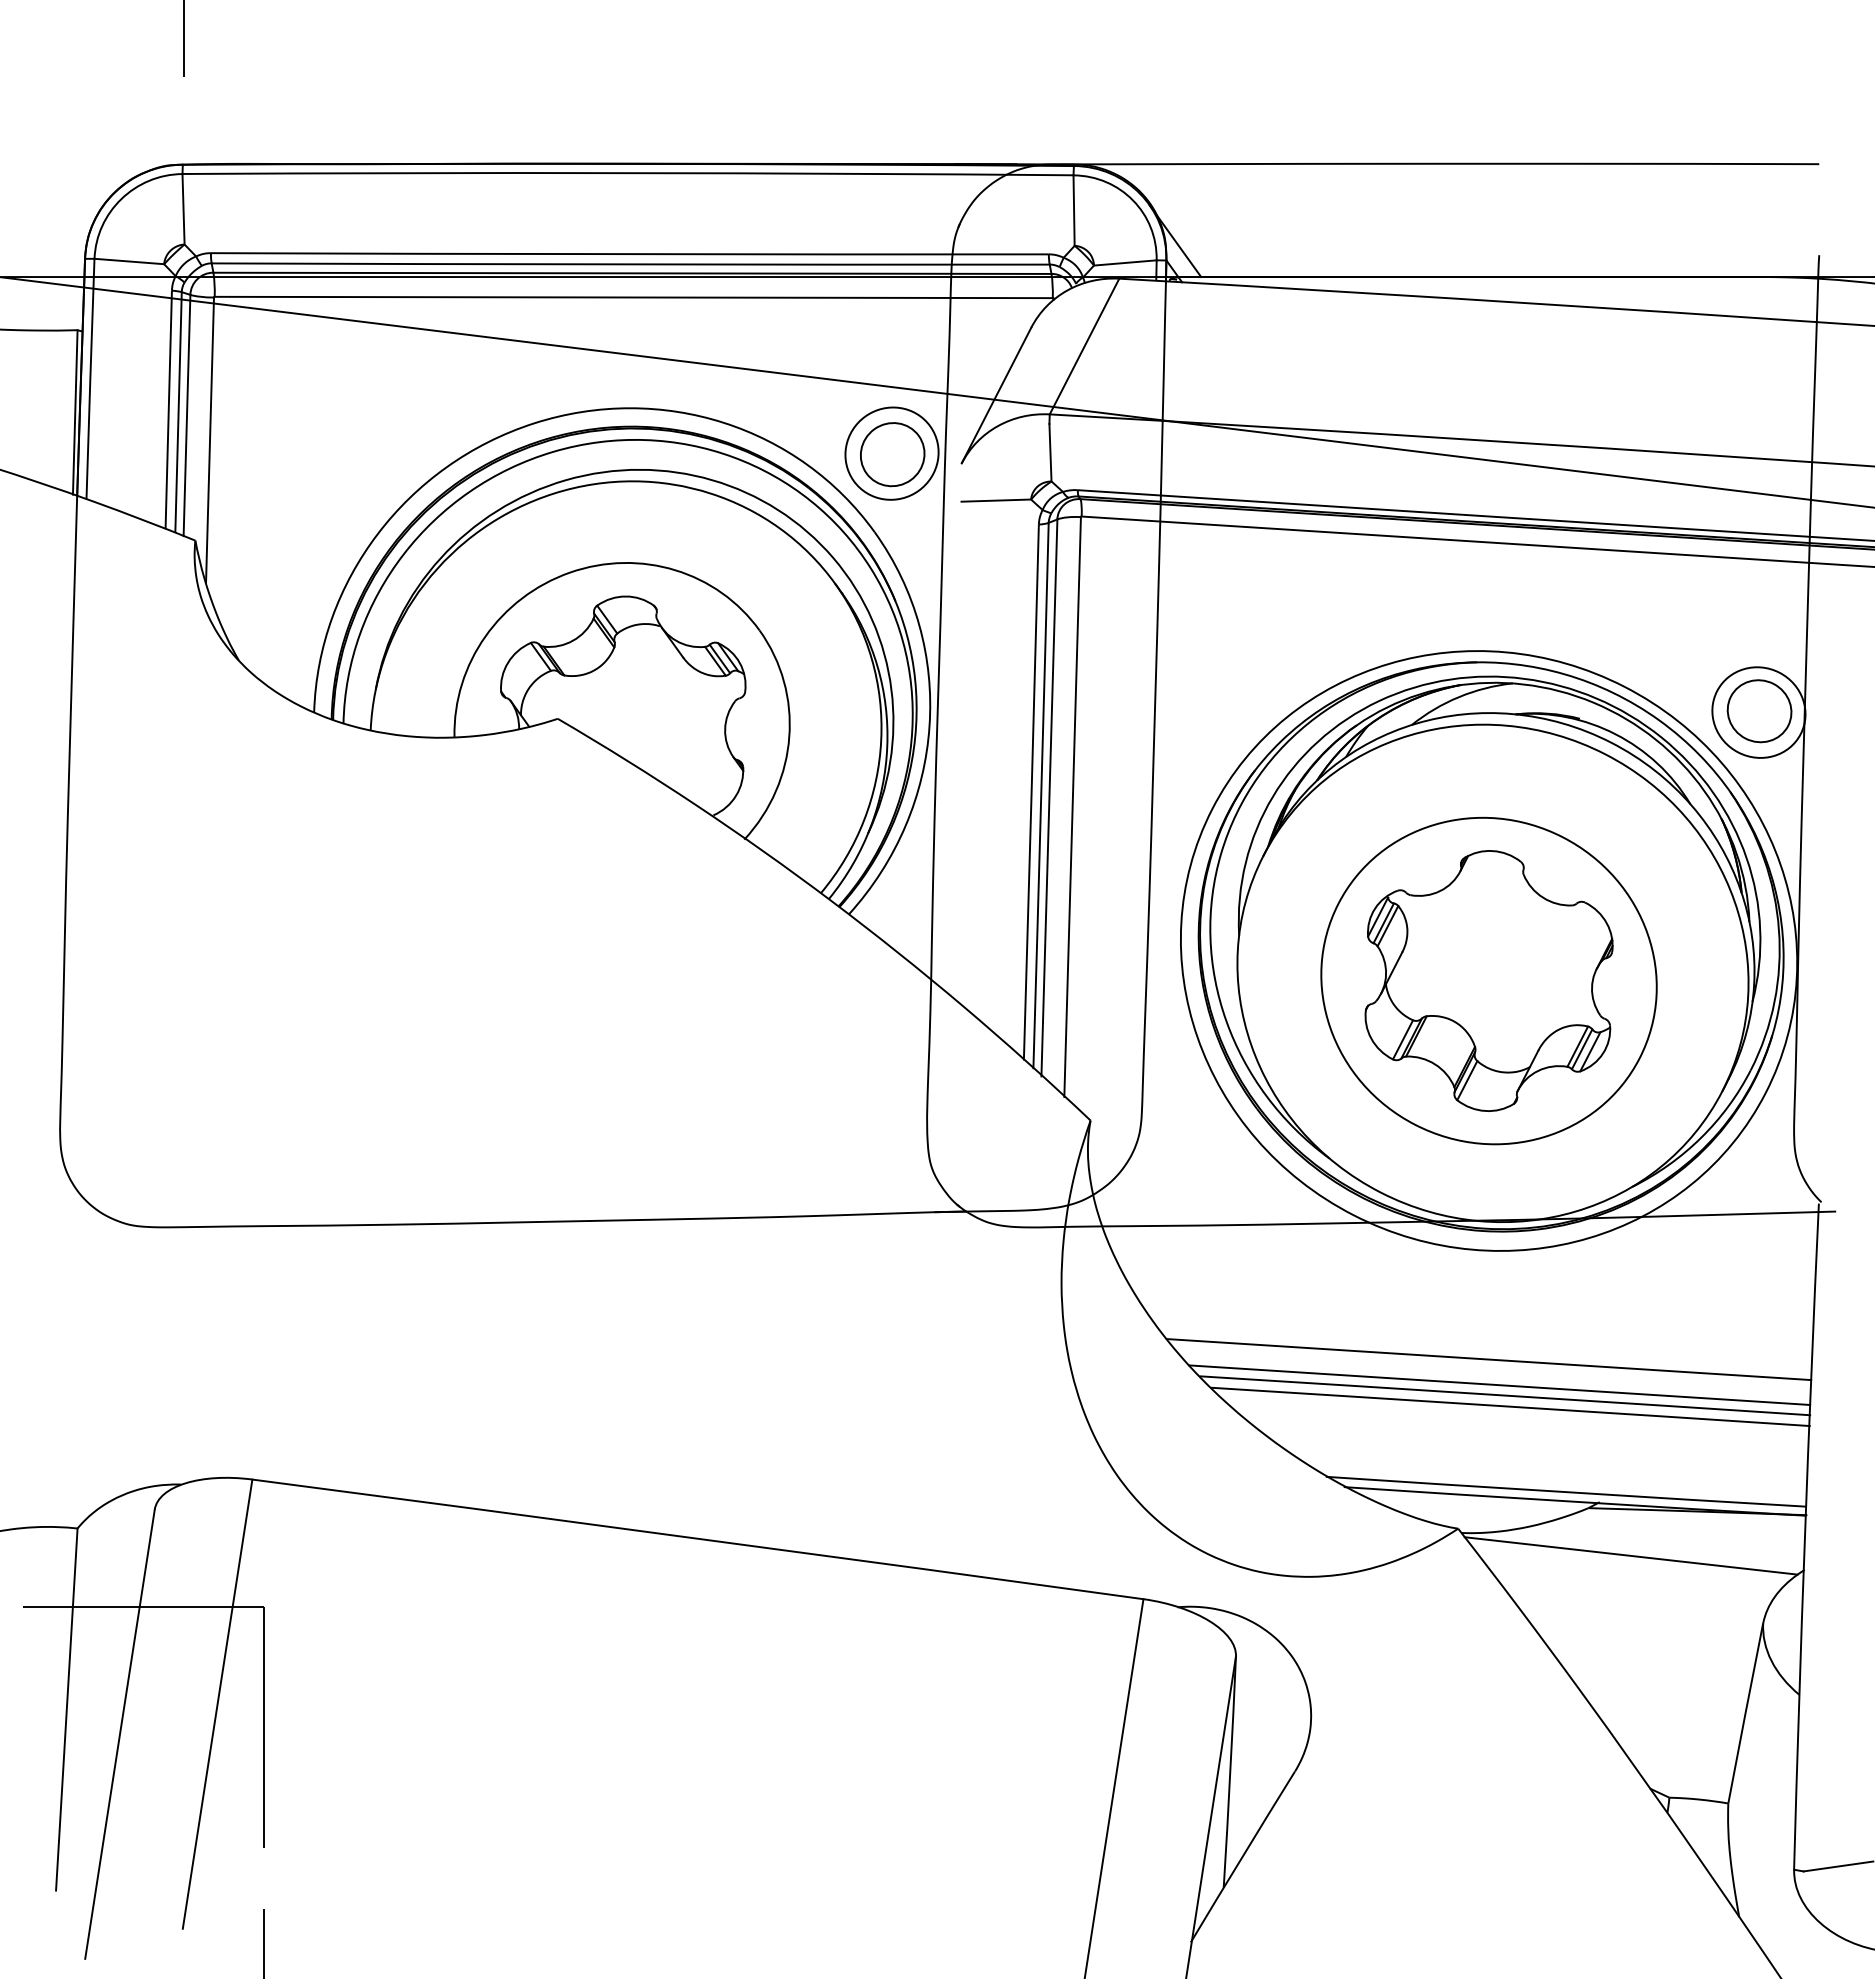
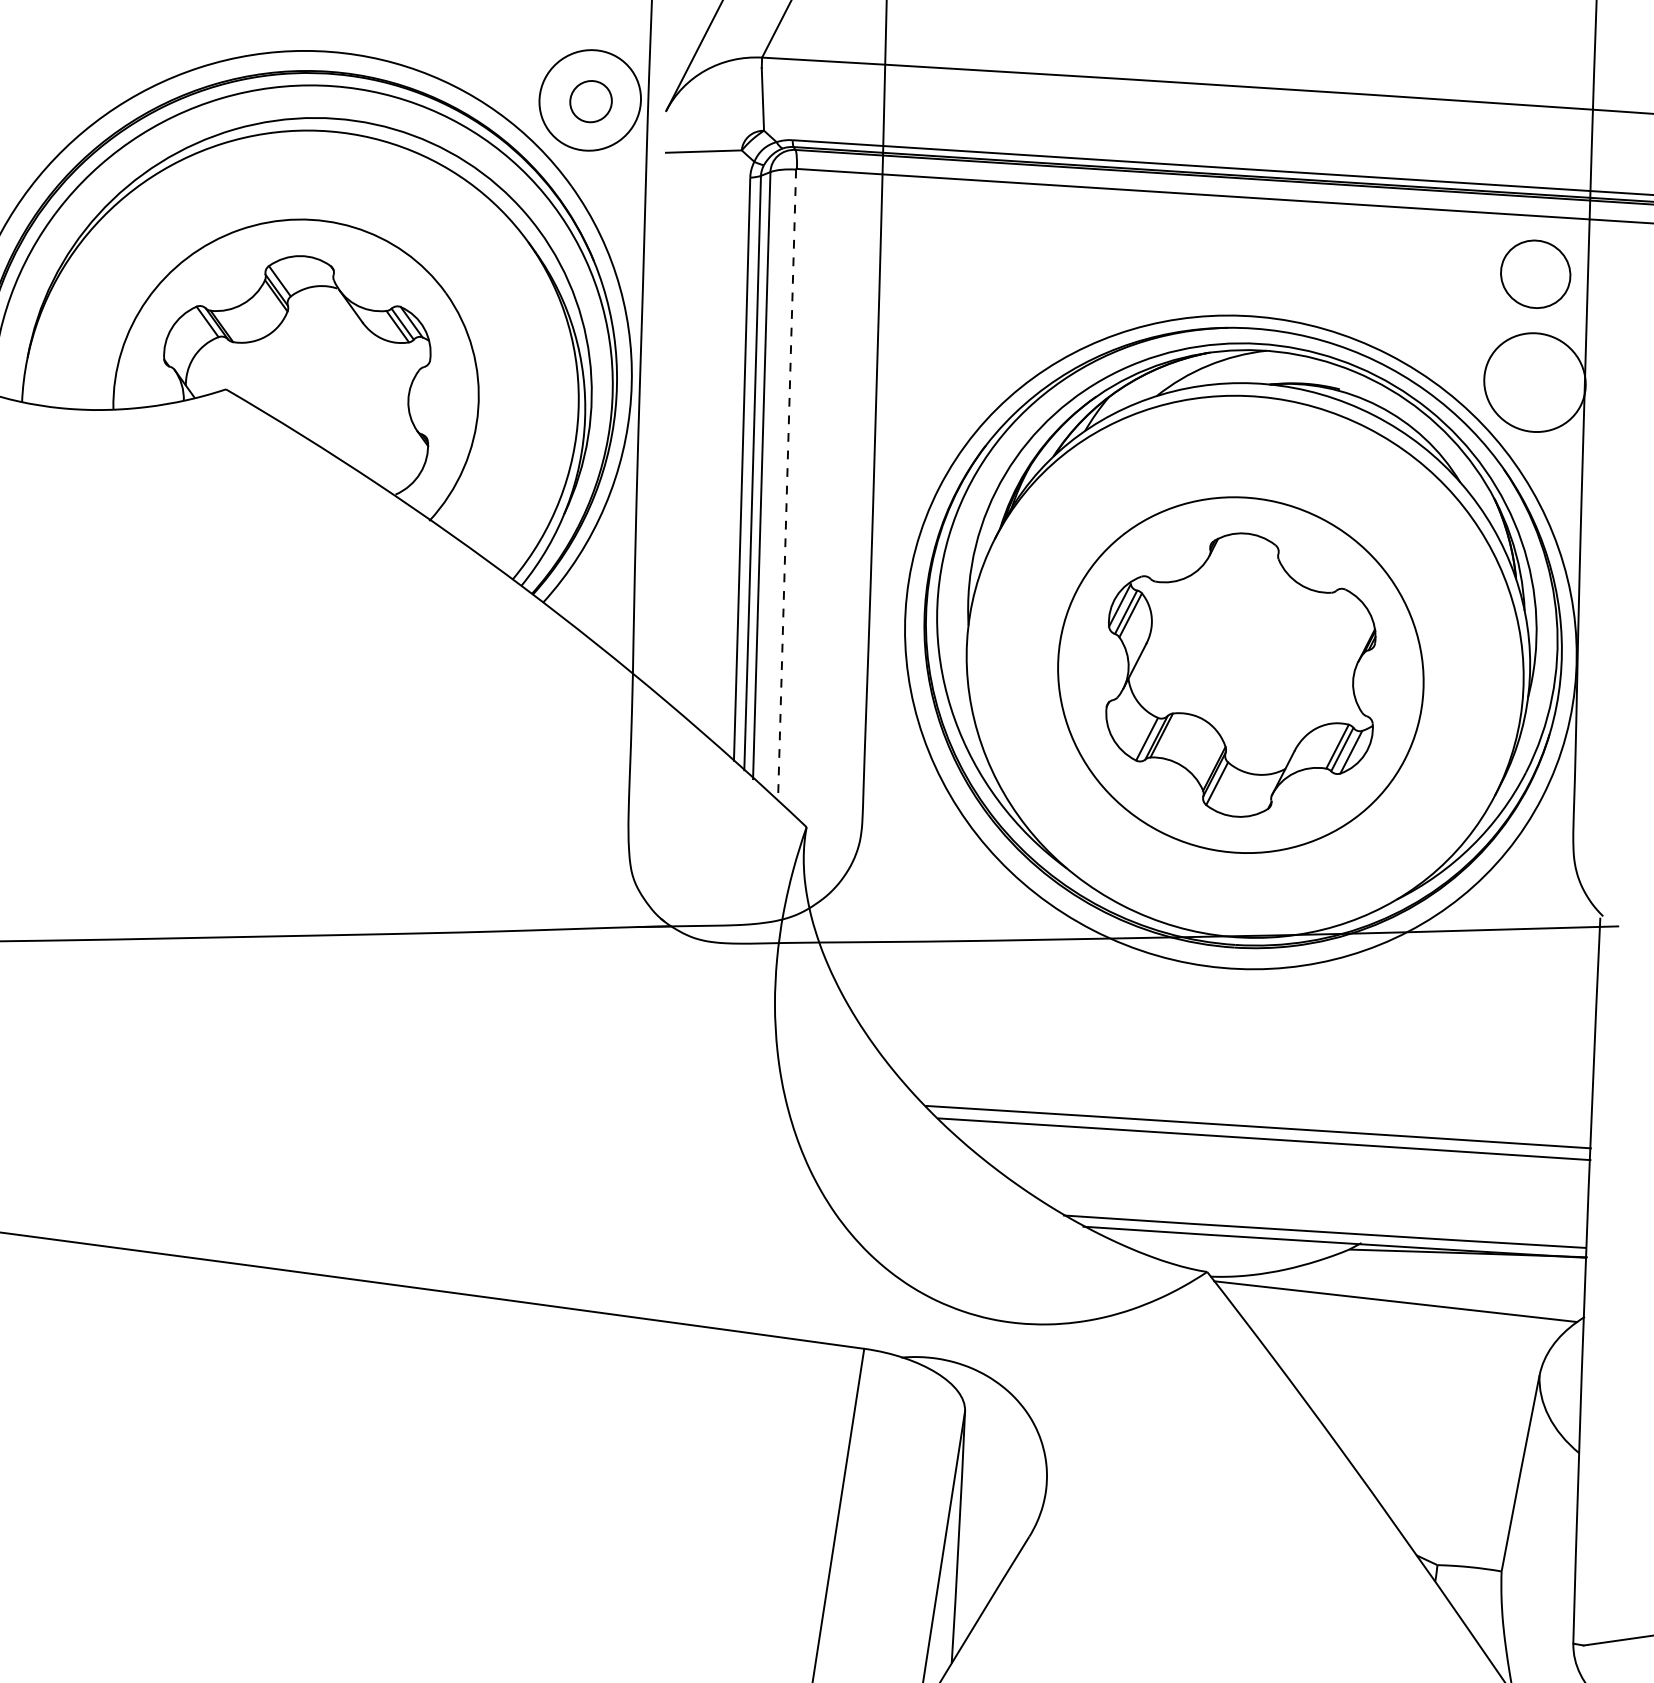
part: (892, 454) -> (590, 101), size x0.6
part: (1759, 711) -> (1535, 274), moved
line: (1072, 807) -> (786, 486), solid -> dashed
line: (1488, 1359) -> (1240, 1087), removed
line: (1499, 1384) -> (1252, 1114), removed

